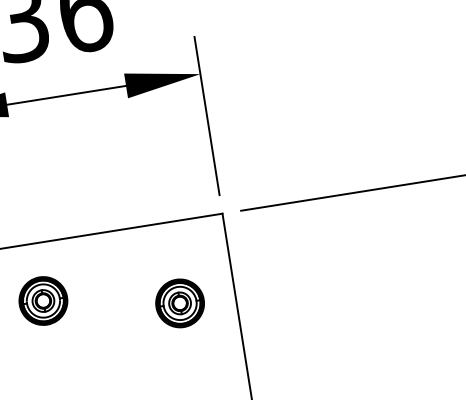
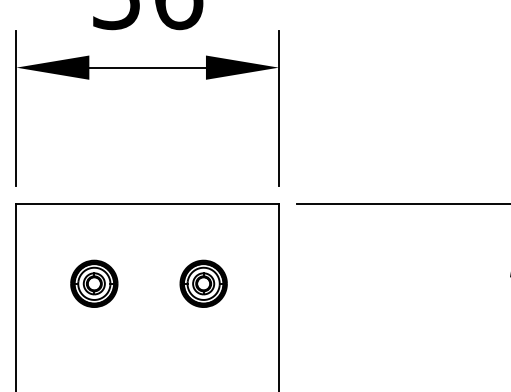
part: (43, 300) -> (94, 283), moved
part: (179, 303) -> (203, 283), moved

